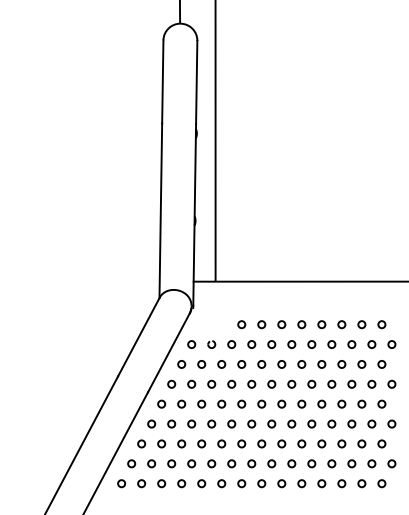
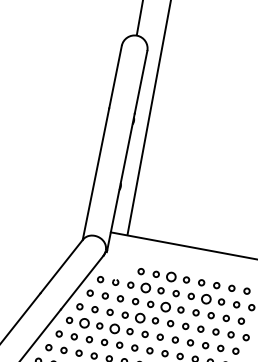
circle: (281, 324) -> (171, 277), size x1.6
circle: (251, 344) -> (145, 287), size x1.6
circle: (331, 344) -> (206, 299), size x1.6
circle: (281, 364) -> (165, 307), size x1.6
circle: (251, 383) -> (140, 317), size x1.6
circle: (181, 403) -> (84, 322), size x1.6
circle: (221, 403) -> (114, 328), size x1.6

